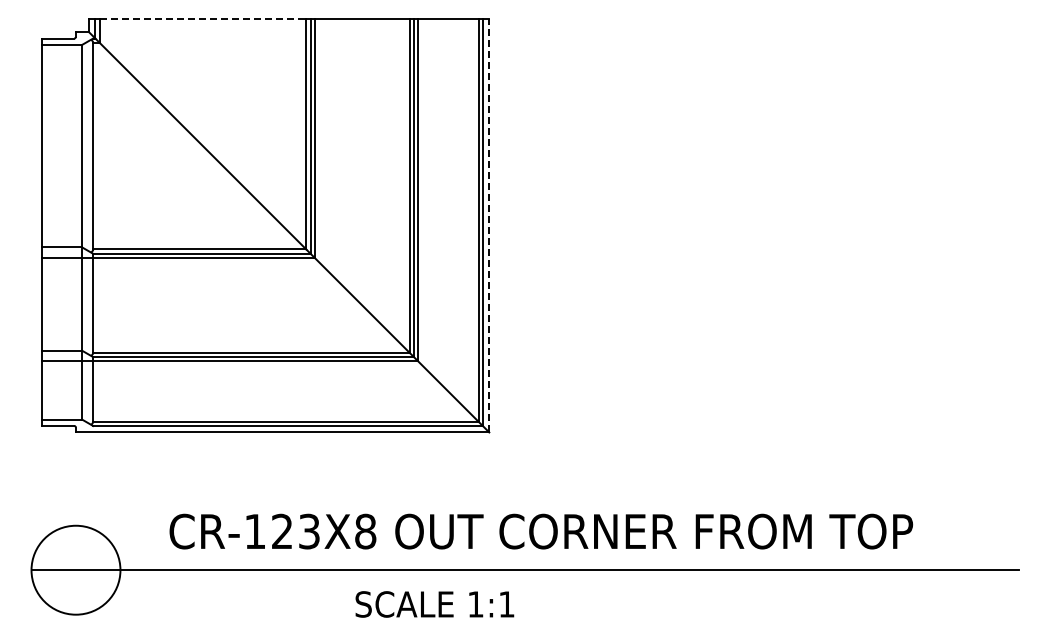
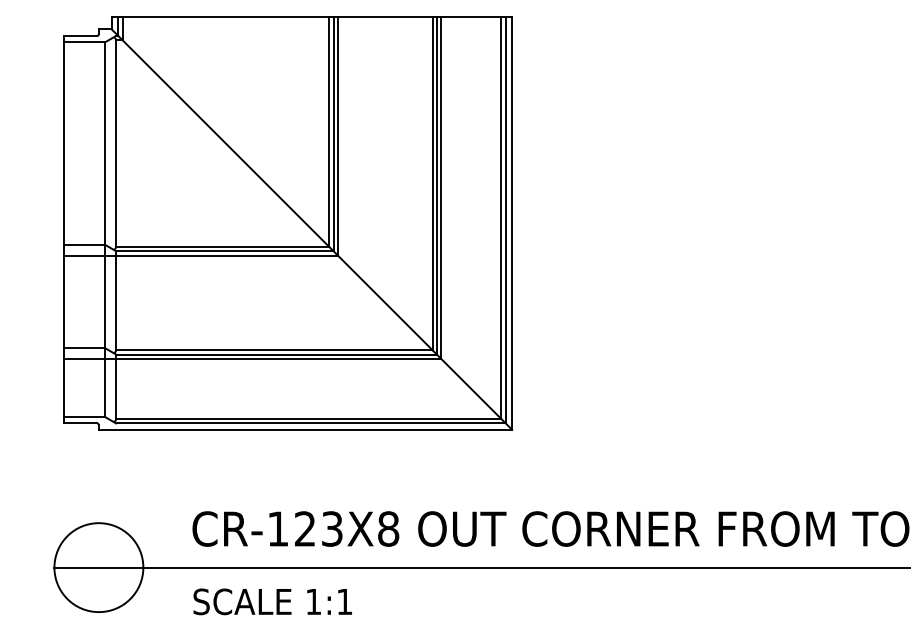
line: (203, 19) -> (226, 16), dashed -> solid
line: (489, 225) -> (512, 222), dashed -> solid
text: (434, 604) -> (272, 601), moved

